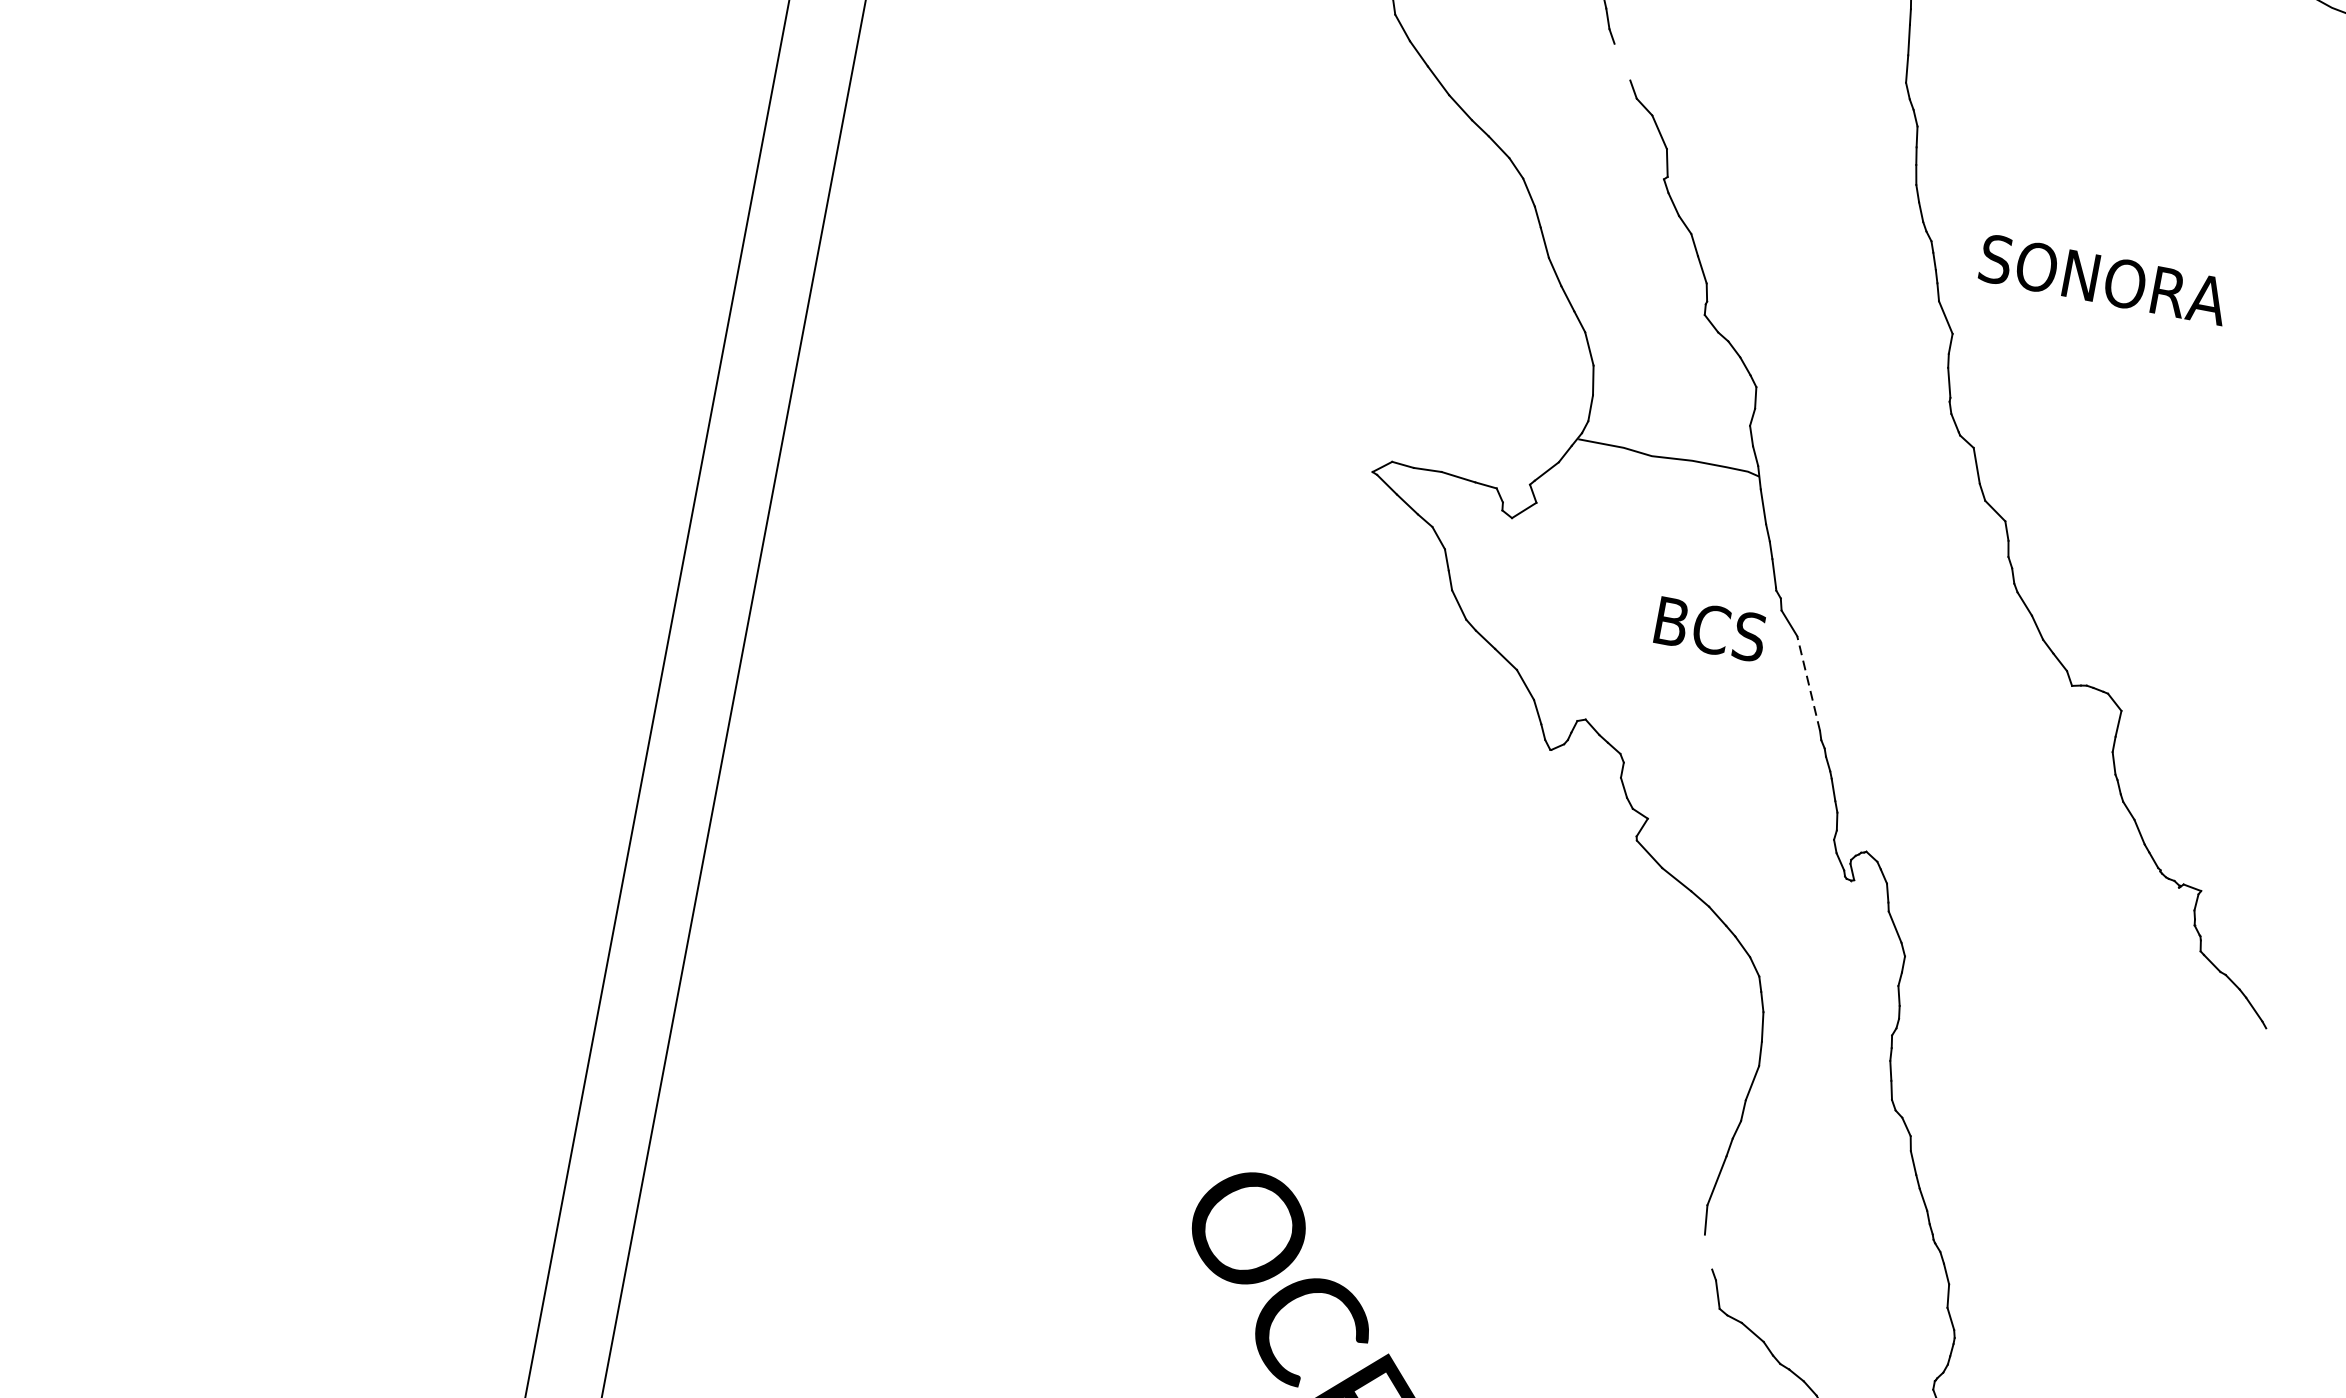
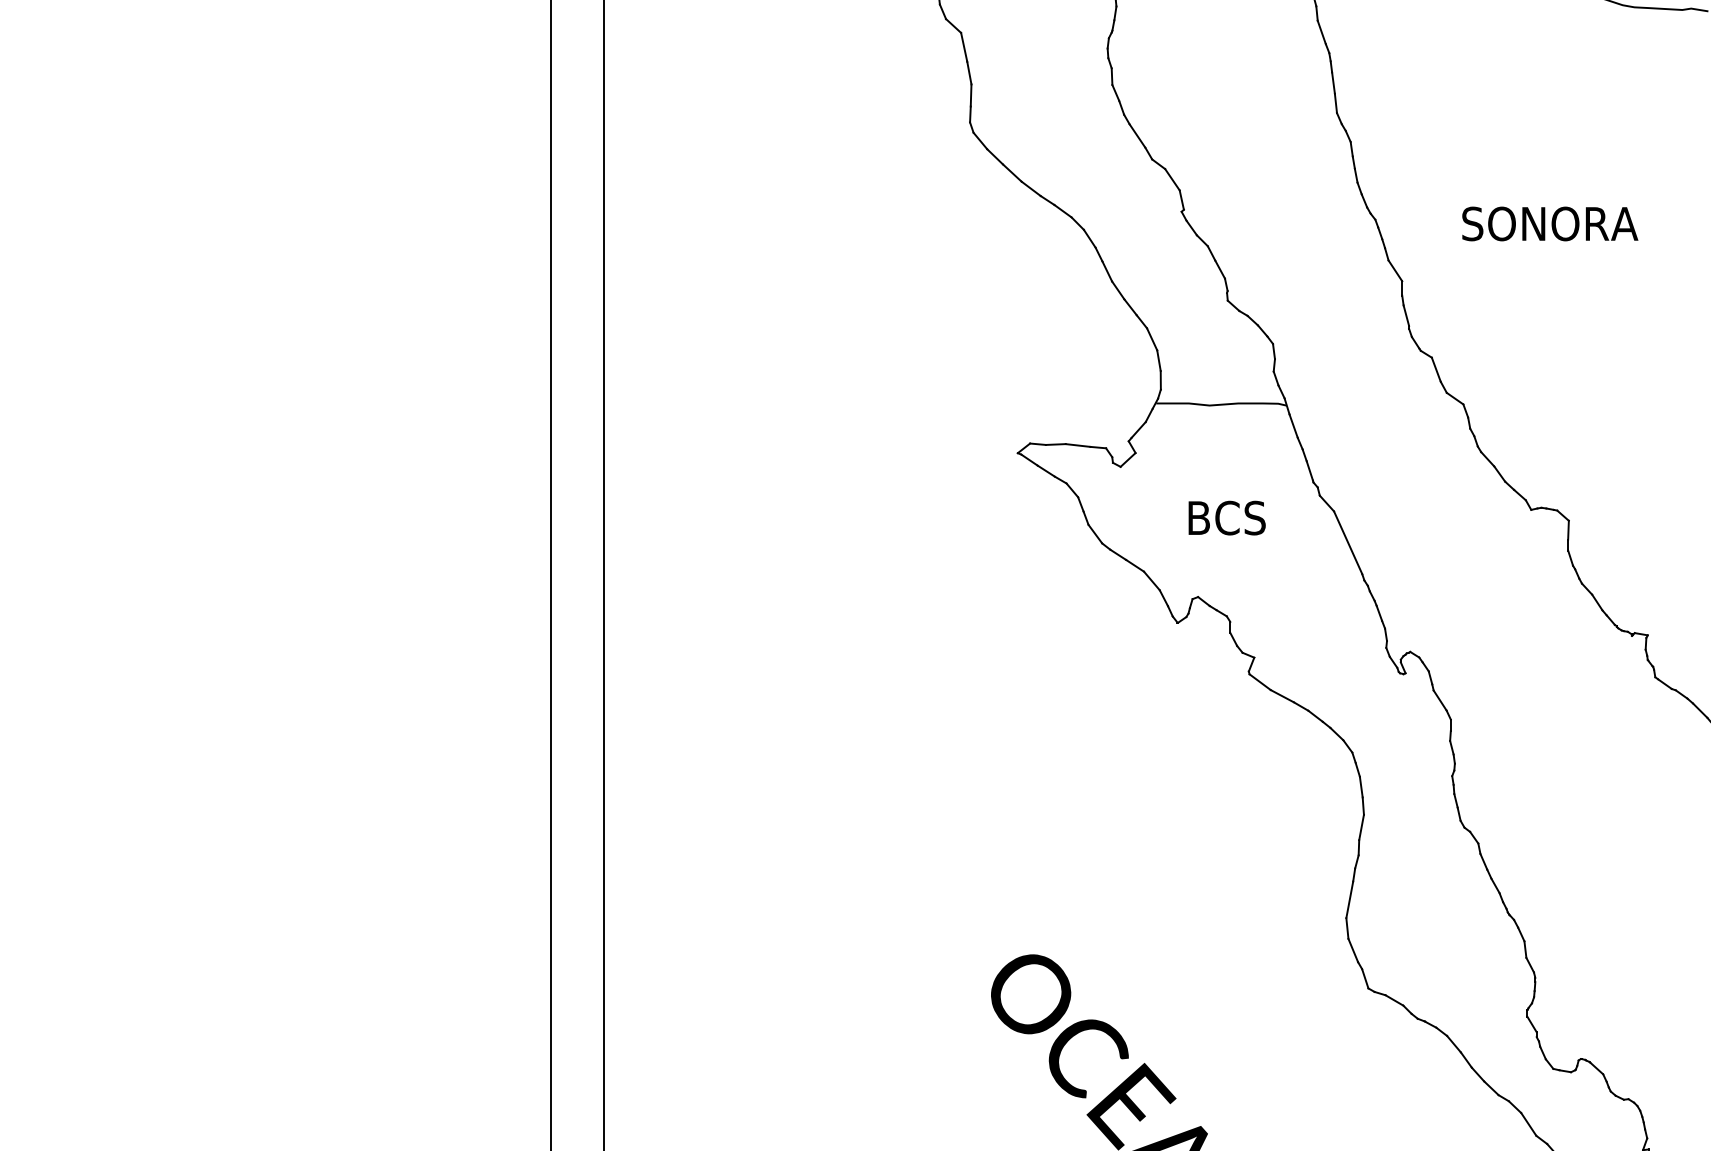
line: (1622, 61) -> (1137, 135), added
text: (2104, 279) -> (1550, 223), moved
text: (1710, 628) -> (1226, 517), moved
line: (1807, 682) -> (1347, 542), dashed -> solid
line: (1708, 1252) -> (1353, 950), added

